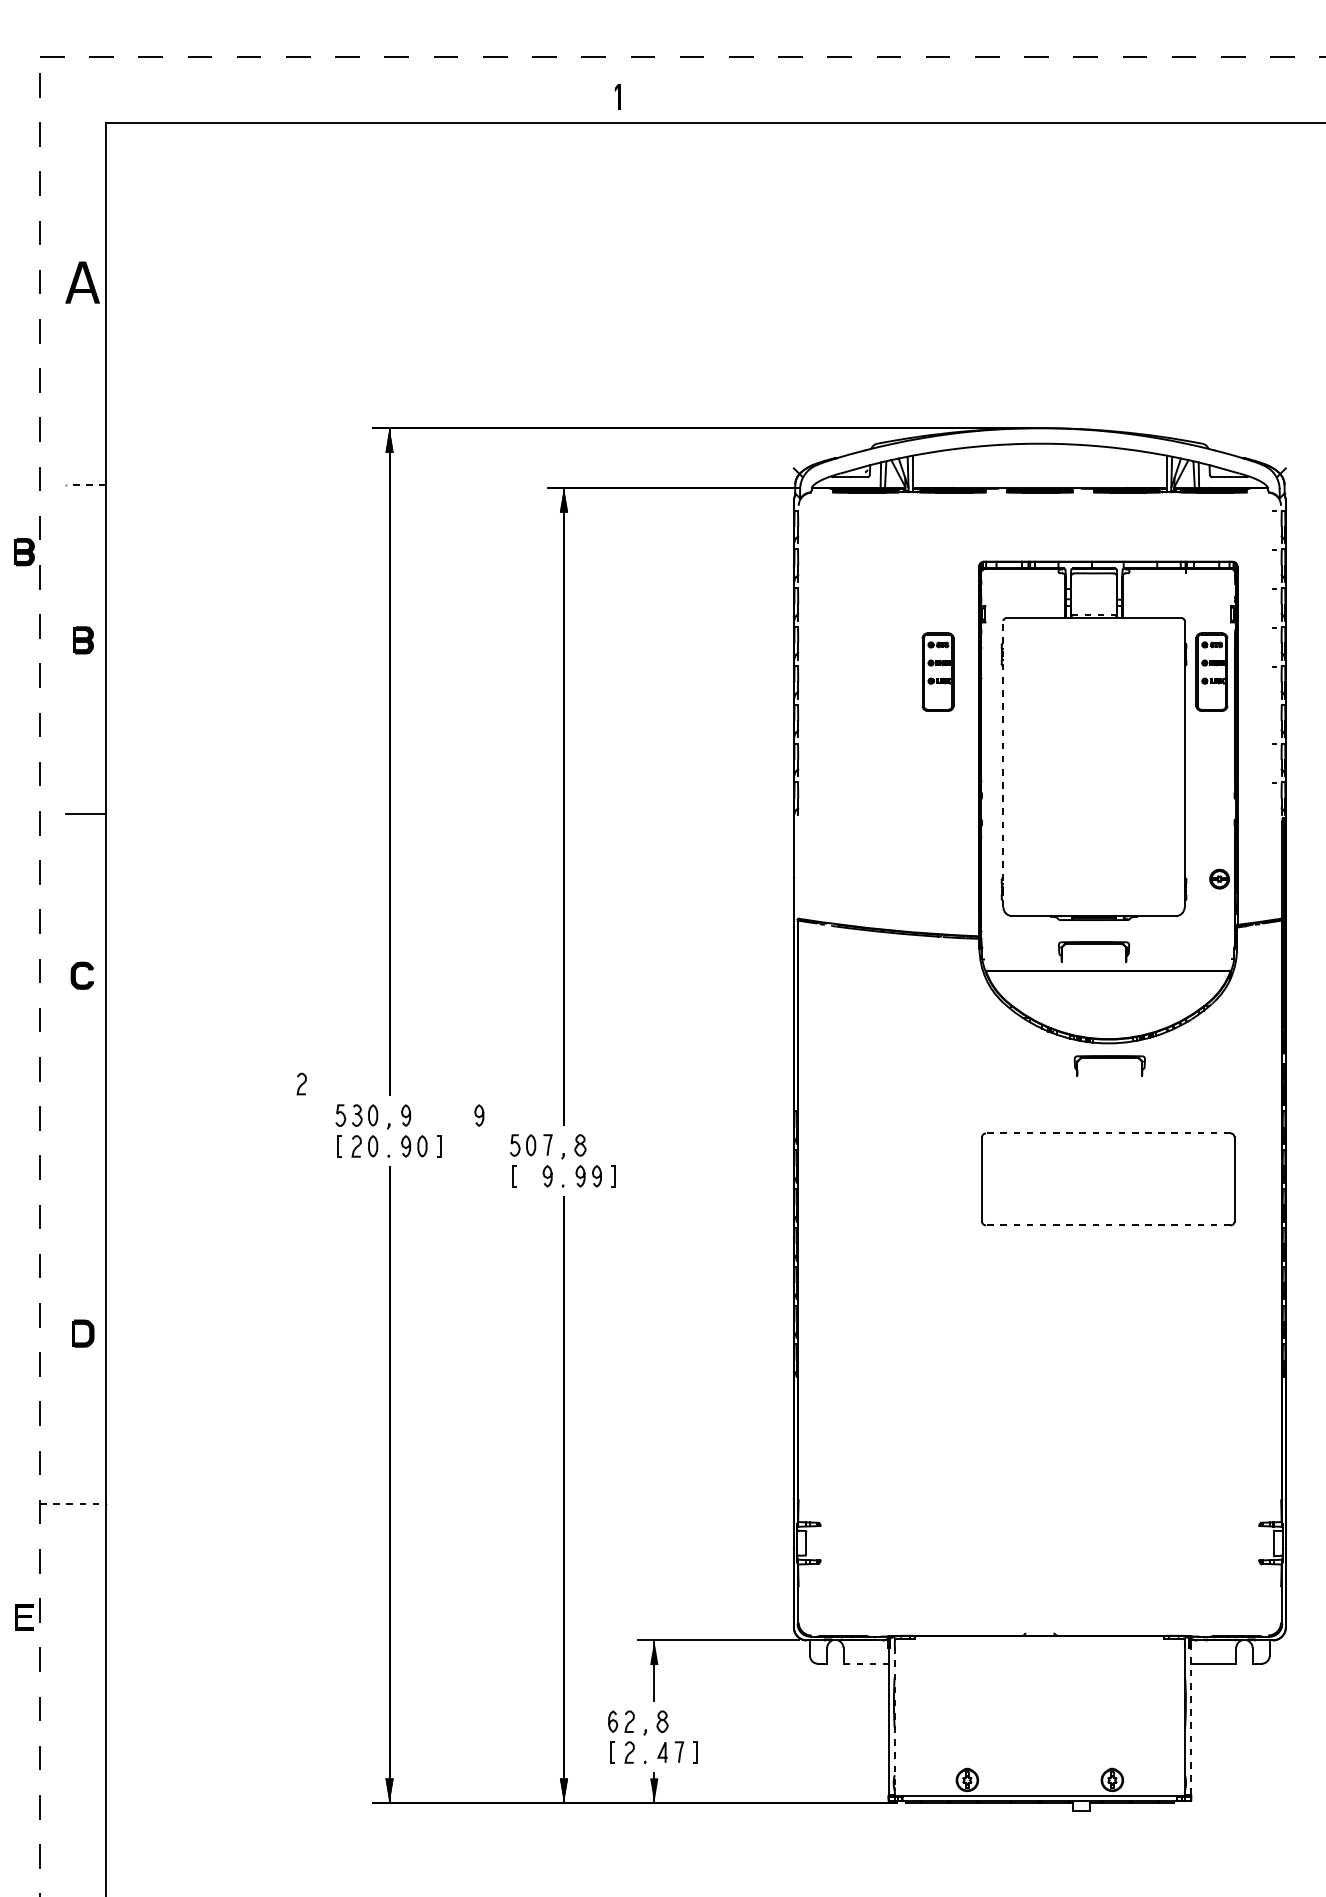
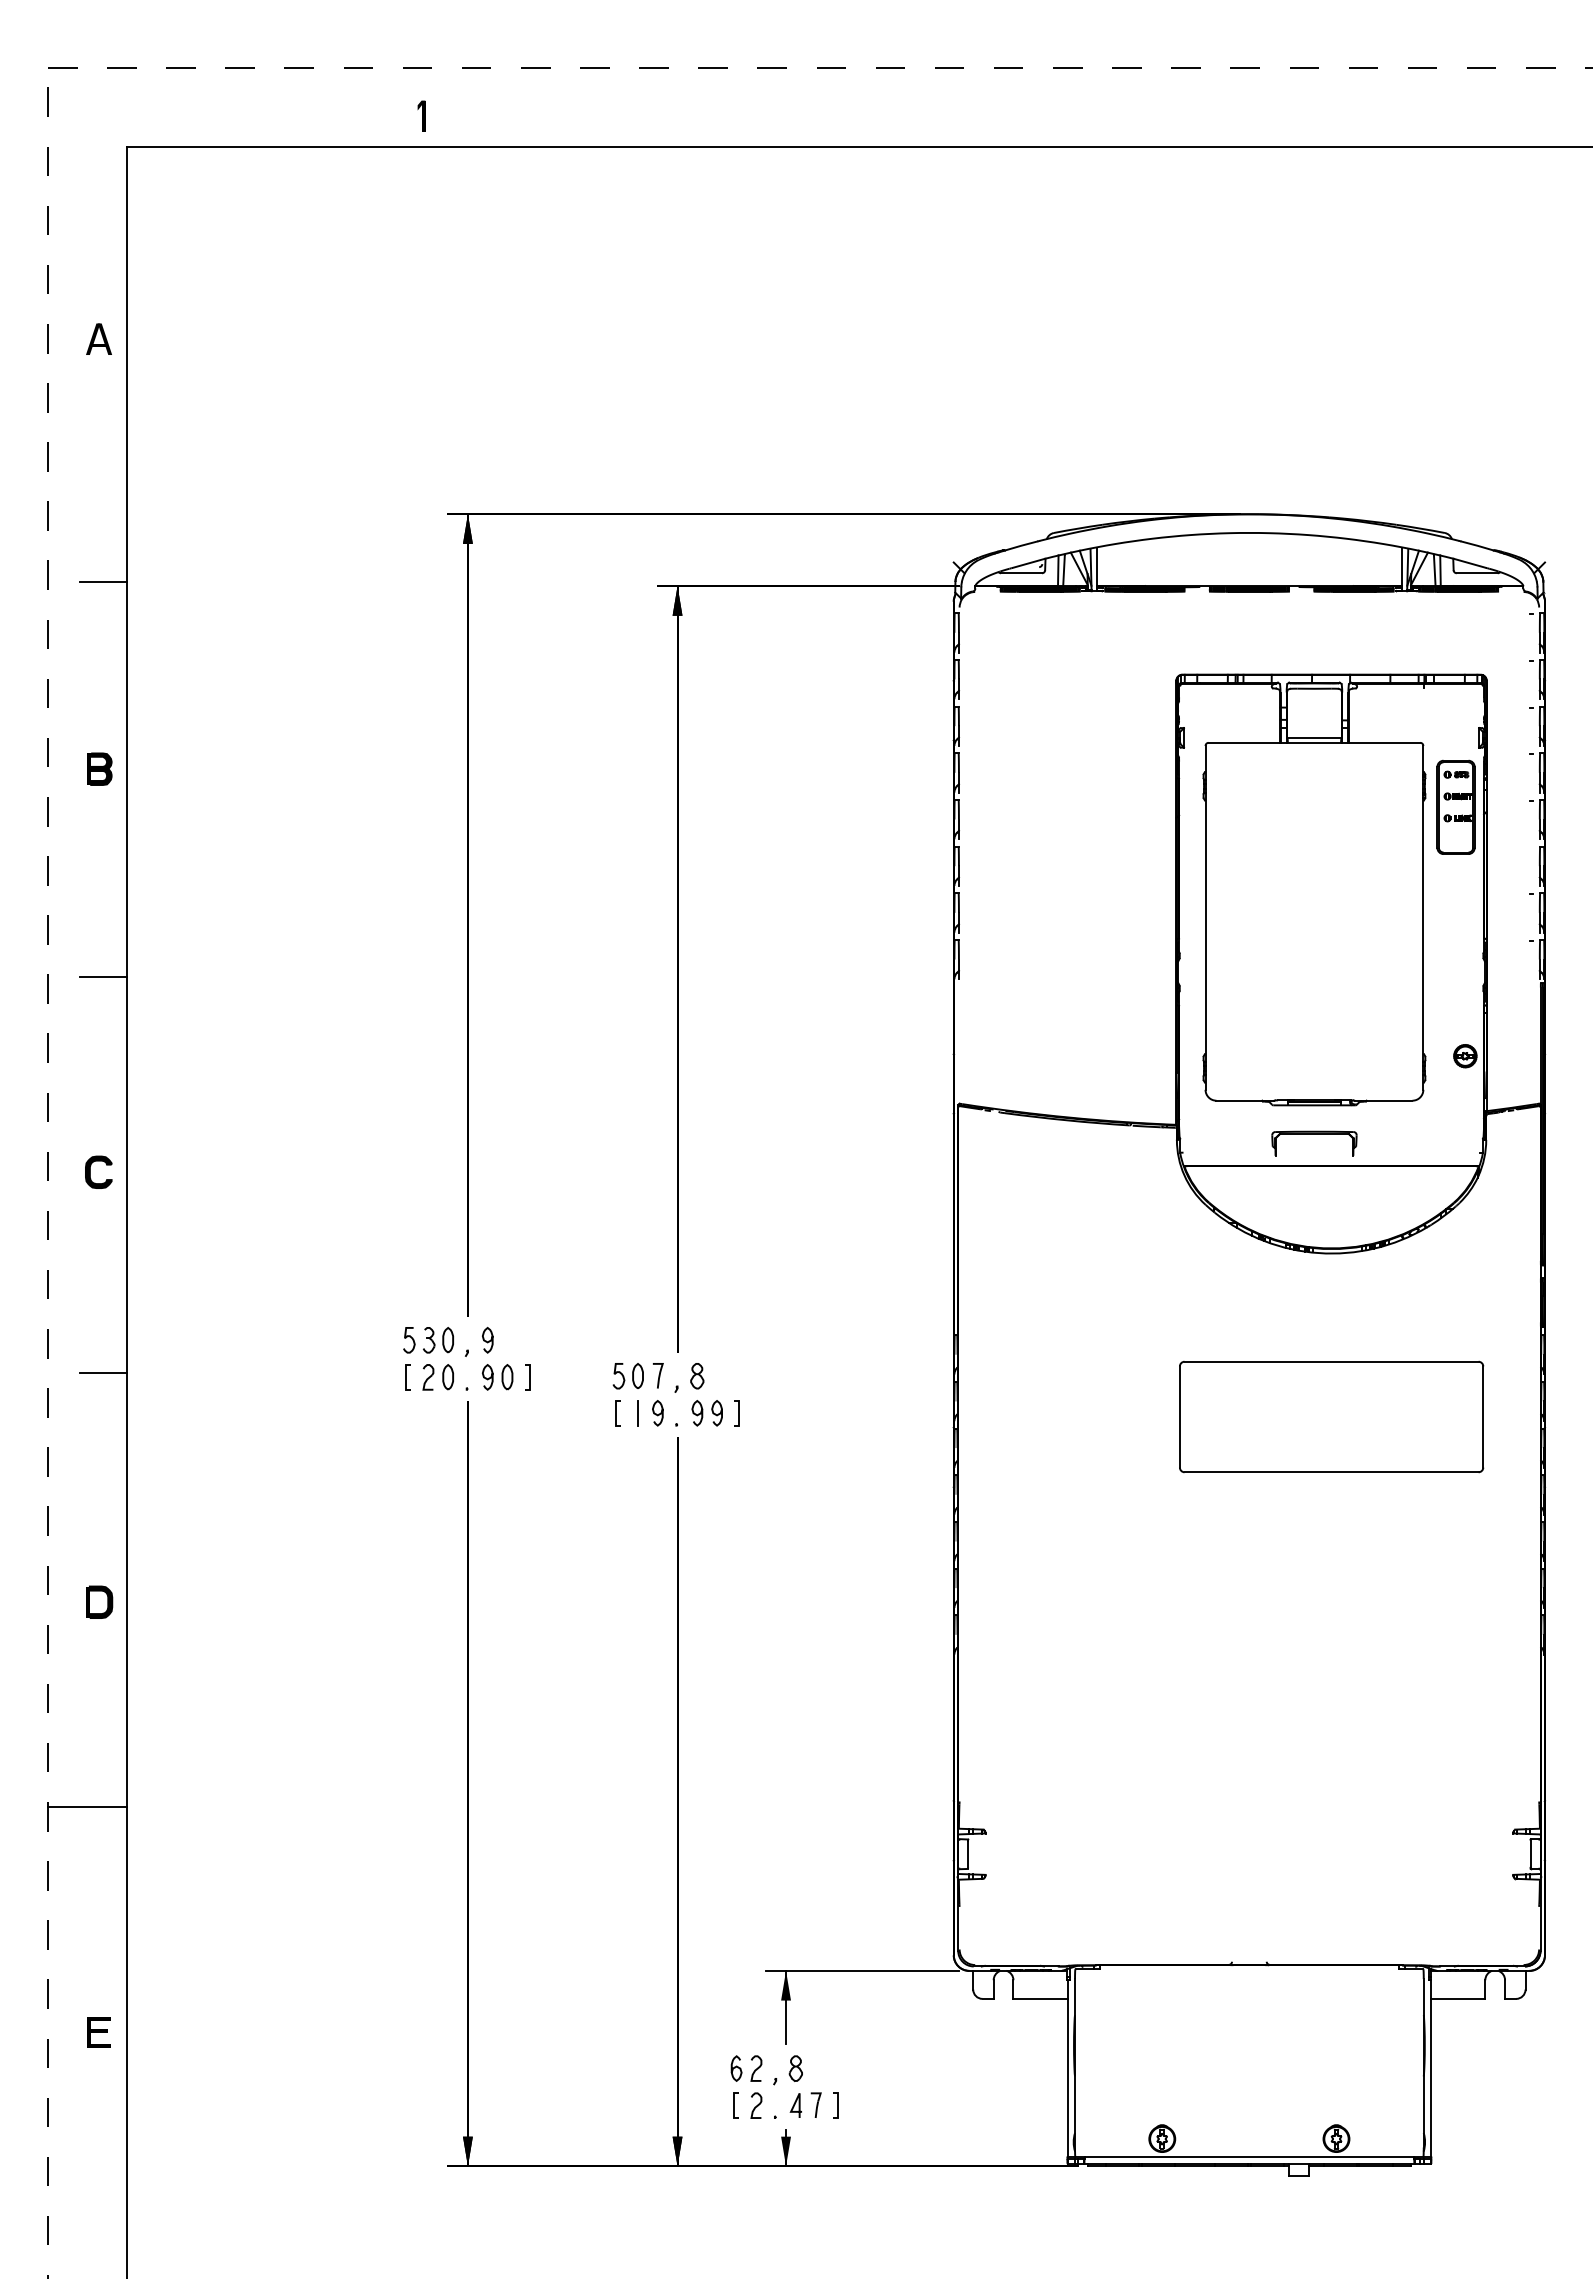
part: (618, 96) -> (421, 115), moved
part: (82, 281) -> (98, 338), size x0.62
line: (86, 484) -> (103, 582), dashed -> solid
part: (23, 551) -> (28, 662), removed
line: (1094, 614) -> (1314, 738), dashed -> solid
part: (937, 671) -> (1126, 806), removed
line: (1003, 763) -> (1205, 917), dashed -> solid
part: (1109, 1058) -> (1333, 1271), removed
part: (301, 1084) -> (362, 1302), removed
curve: (478, 1115) -> (574, 1340), removed
line: (1108, 1133) -> (1331, 1361), dashed -> solid
line: (86, 1142) -> (103, 1372), added
line: (530, 1176) -> (637, 1413), added
line: (1108, 1225) -> (1331, 1472), dashed -> solid
line: (72, 1504) -> (87, 1807), dashed -> solid
part: (23, 1617) -> (98, 2032), moved
line: (866, 1663) -> (1040, 1998), dashed -> solid
line: (895, 1717) -> (1075, 2063), dashed -> solid
line: (1191, 1720) -> (1431, 2067), dashed -> solid

